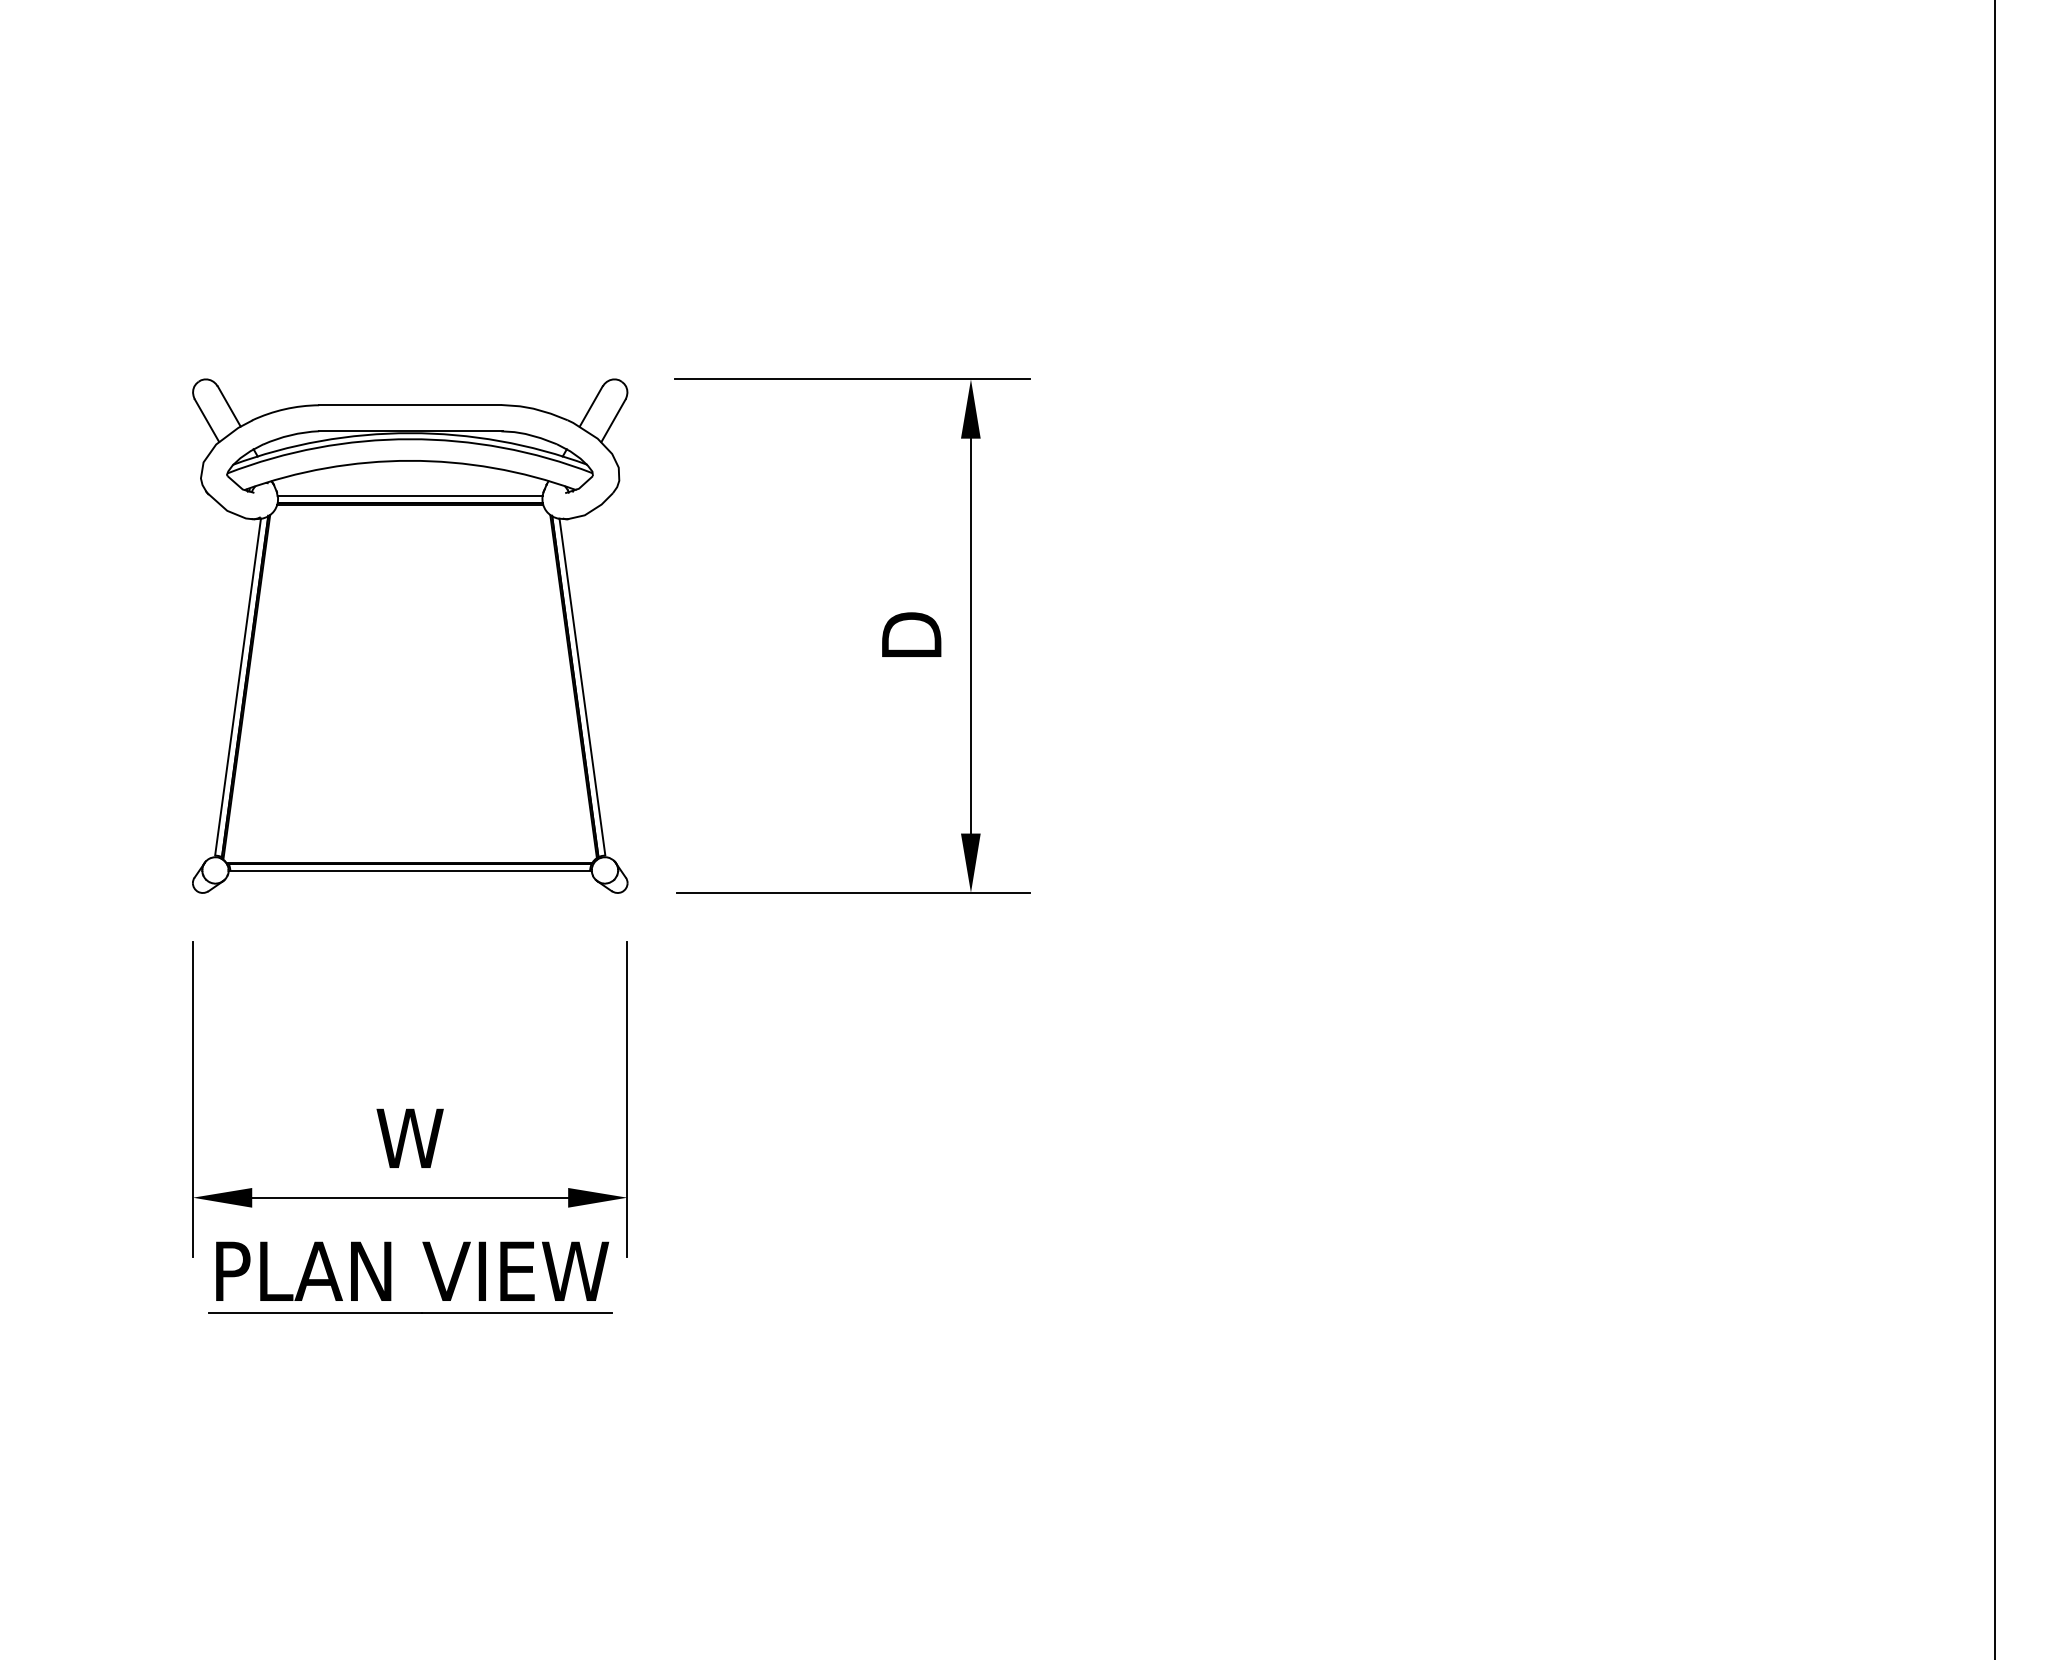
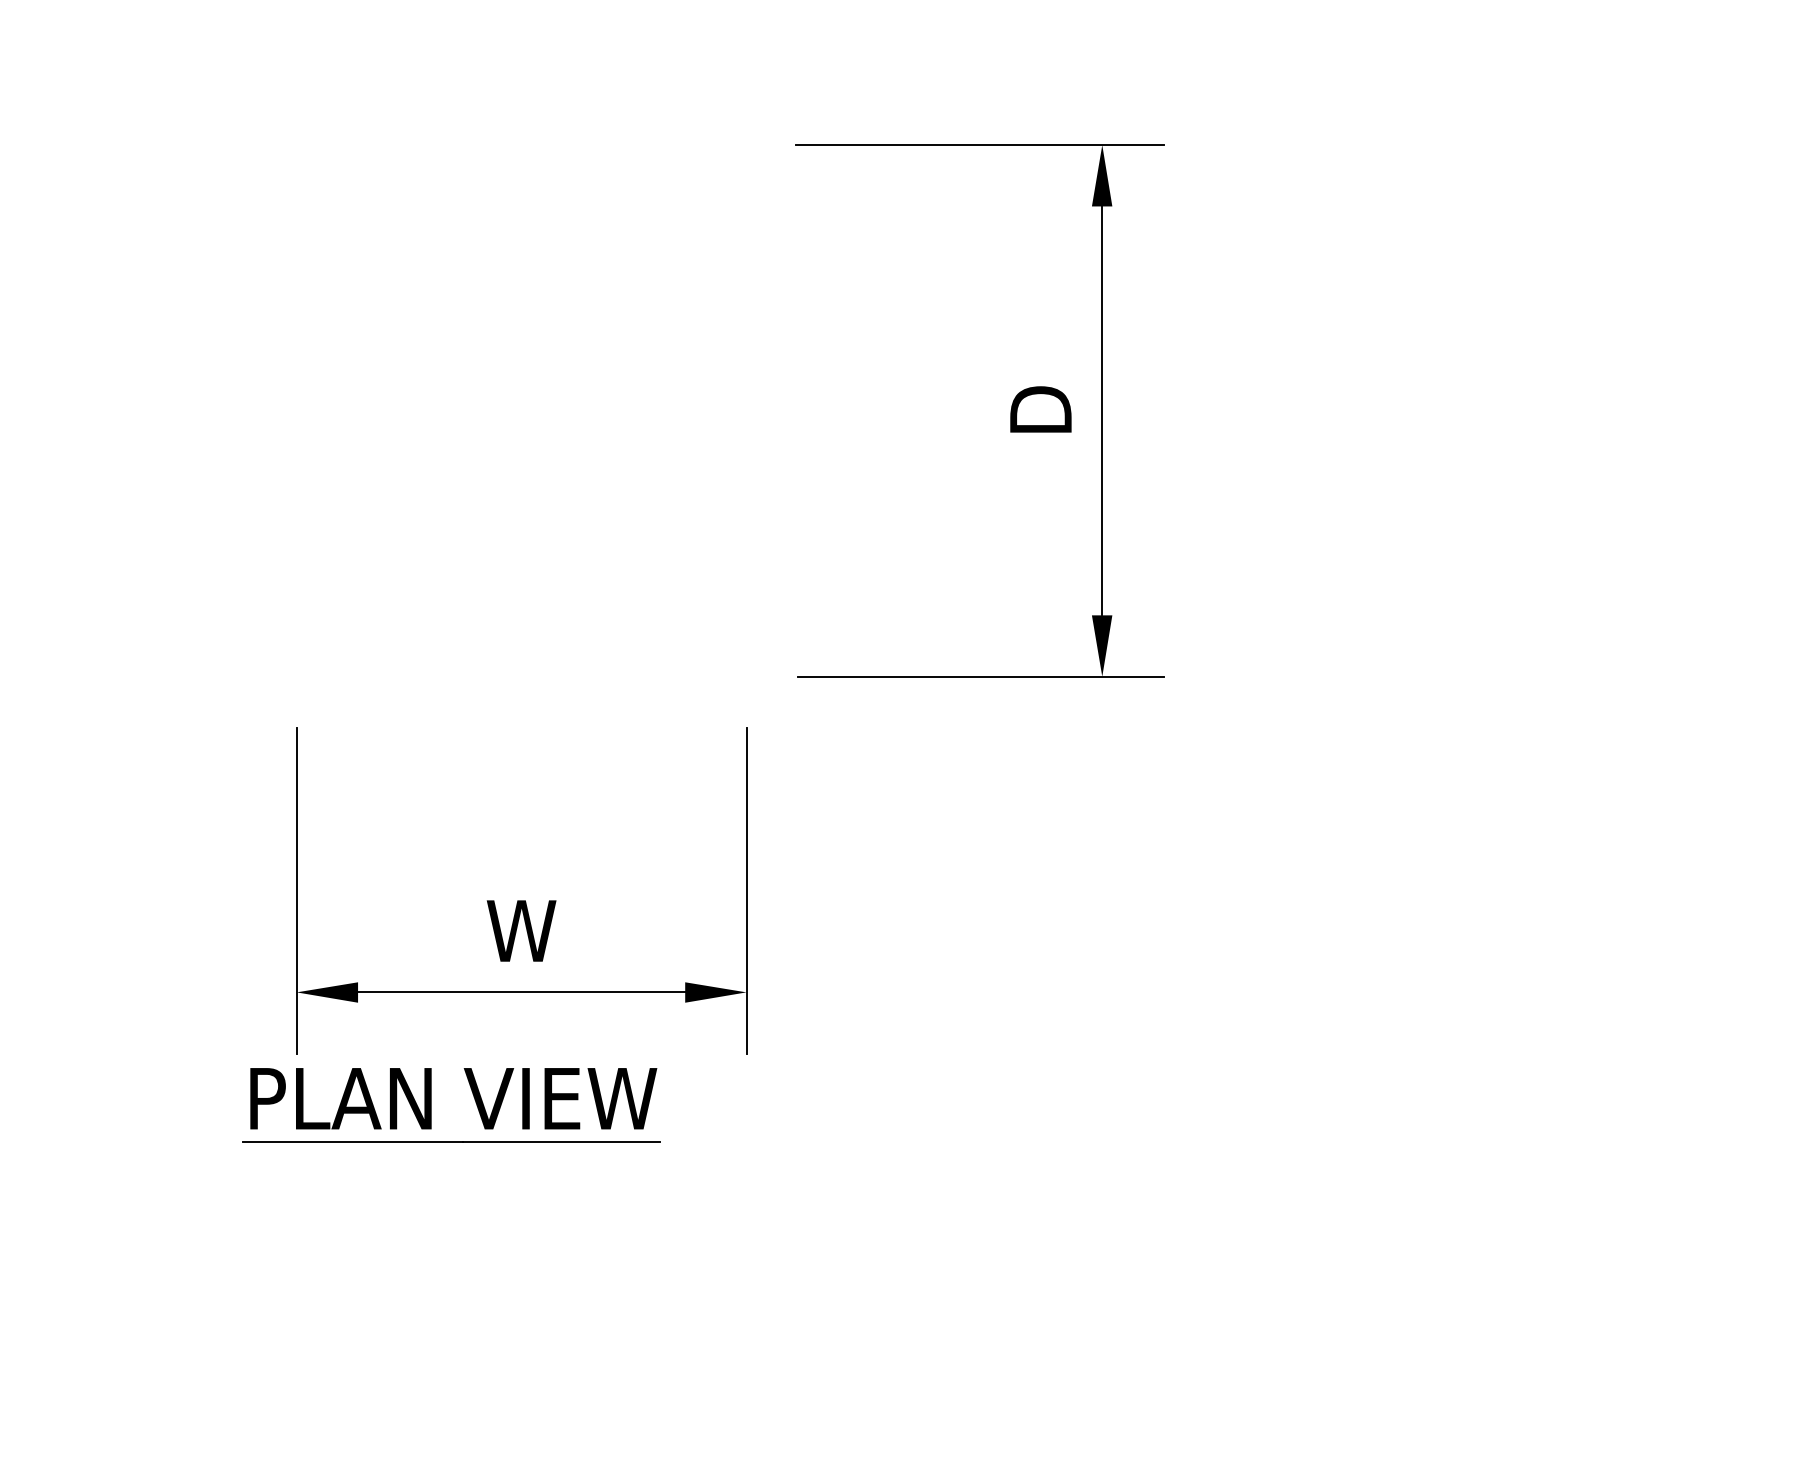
part: (410, 635) -> (521, 410), removed
part: (391, 1277) -> (431, 1105), moved

